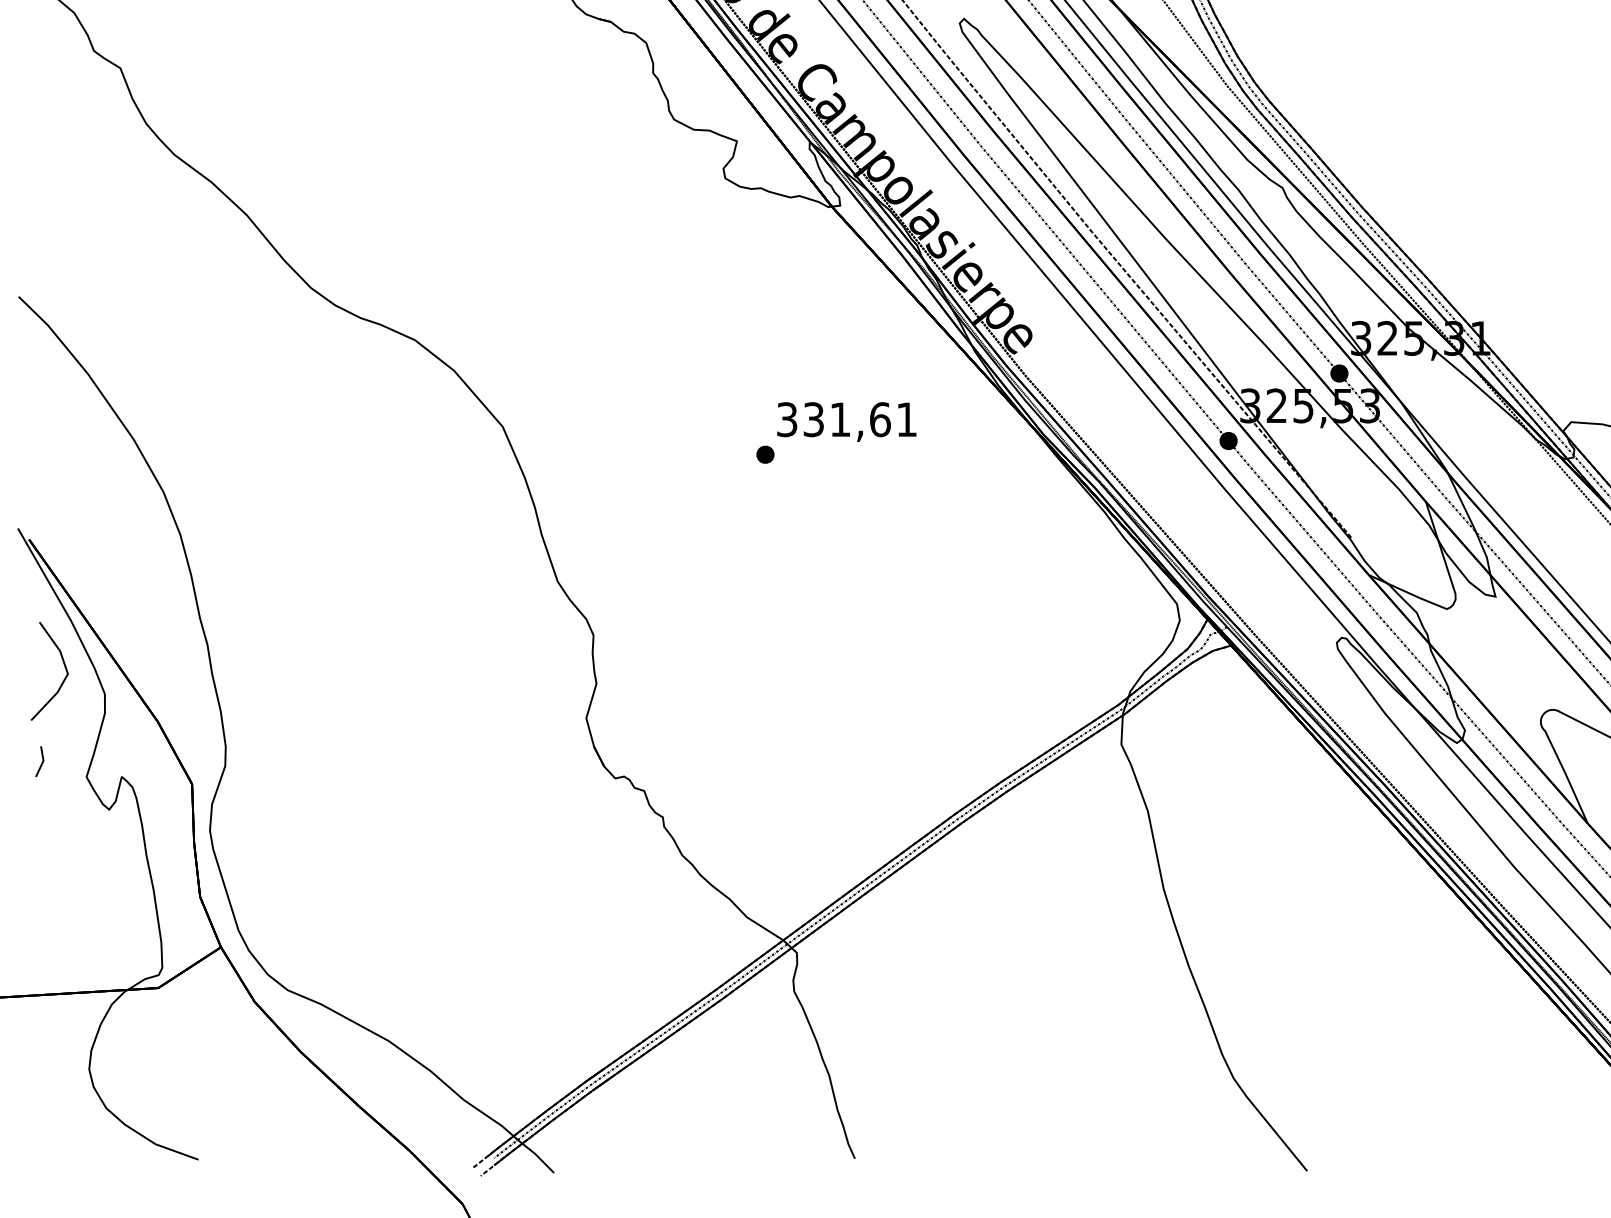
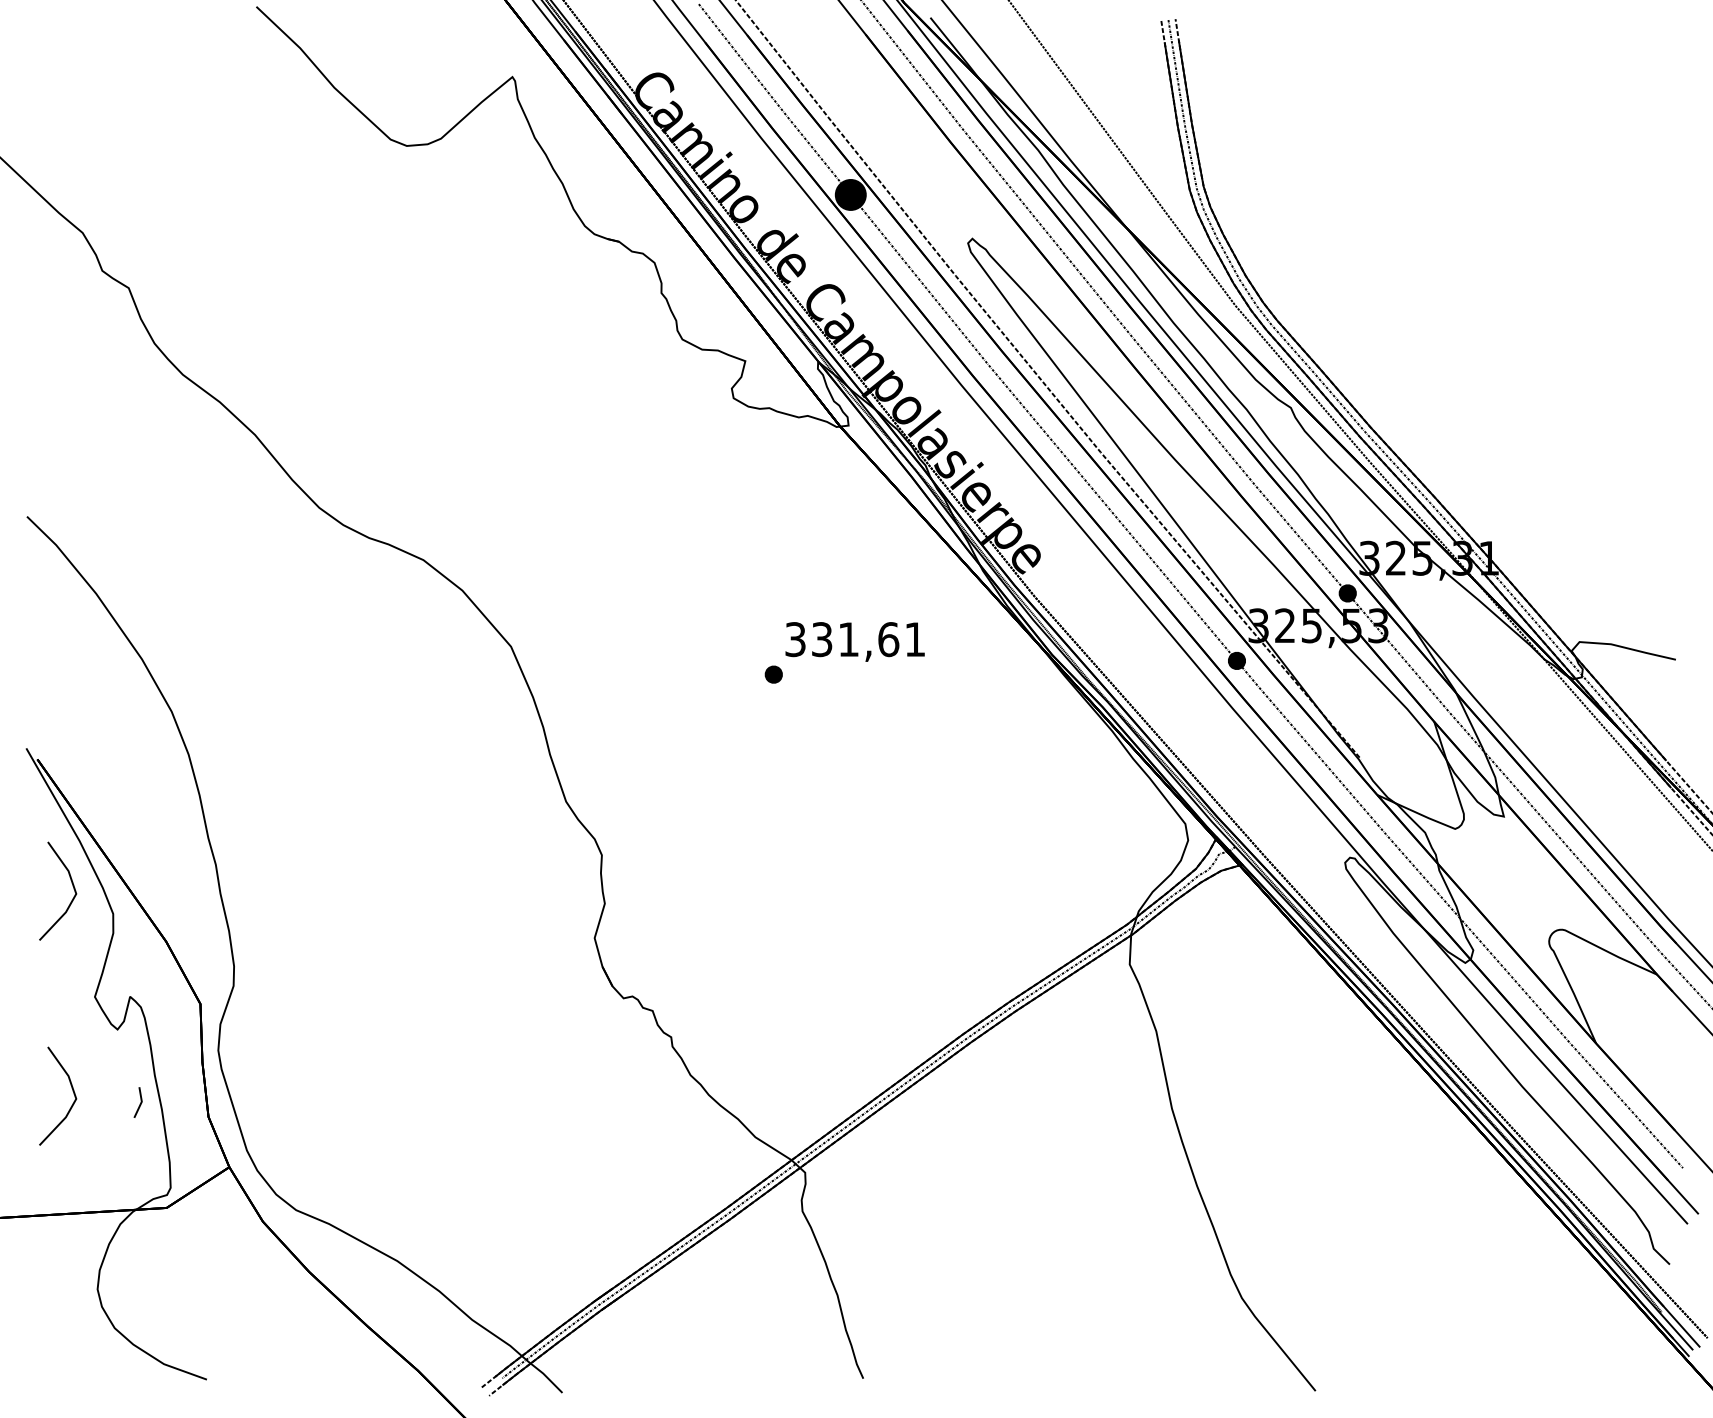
line: (41, 763) -> (139, 1104), moved
line: (64, 871) -> (72, 1091), added

